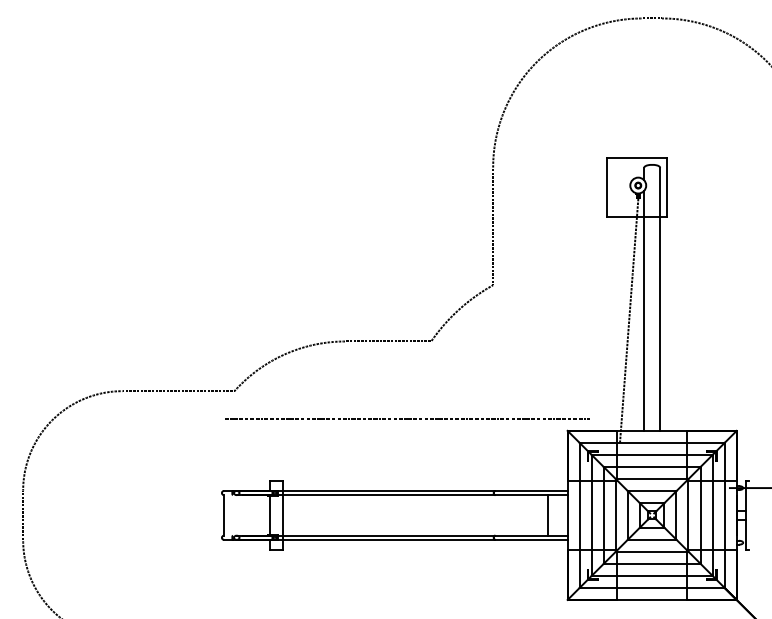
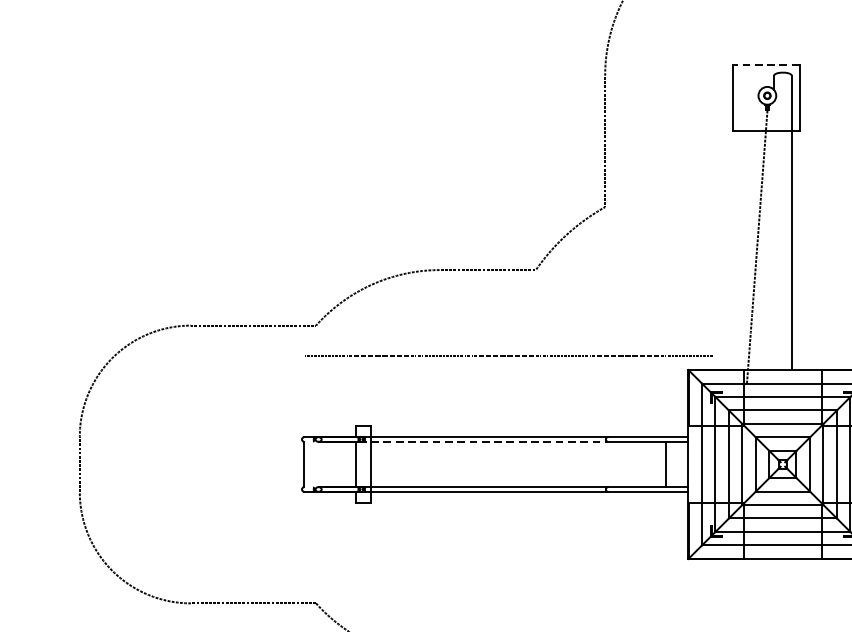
line: (637, 157) -> (766, 64), solid -> dashed
line: (644, 310) -> (774, 235), removed
line: (384, 495) -> (483, 442), solid -> dashed

